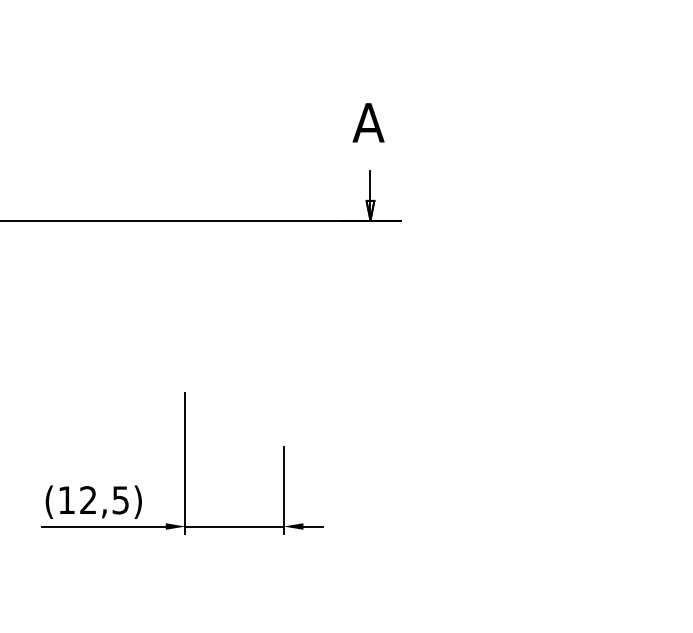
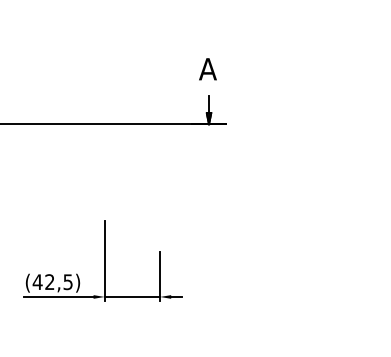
text: (66, 499) -> (37, 281), (12,5) -> (42,5)

